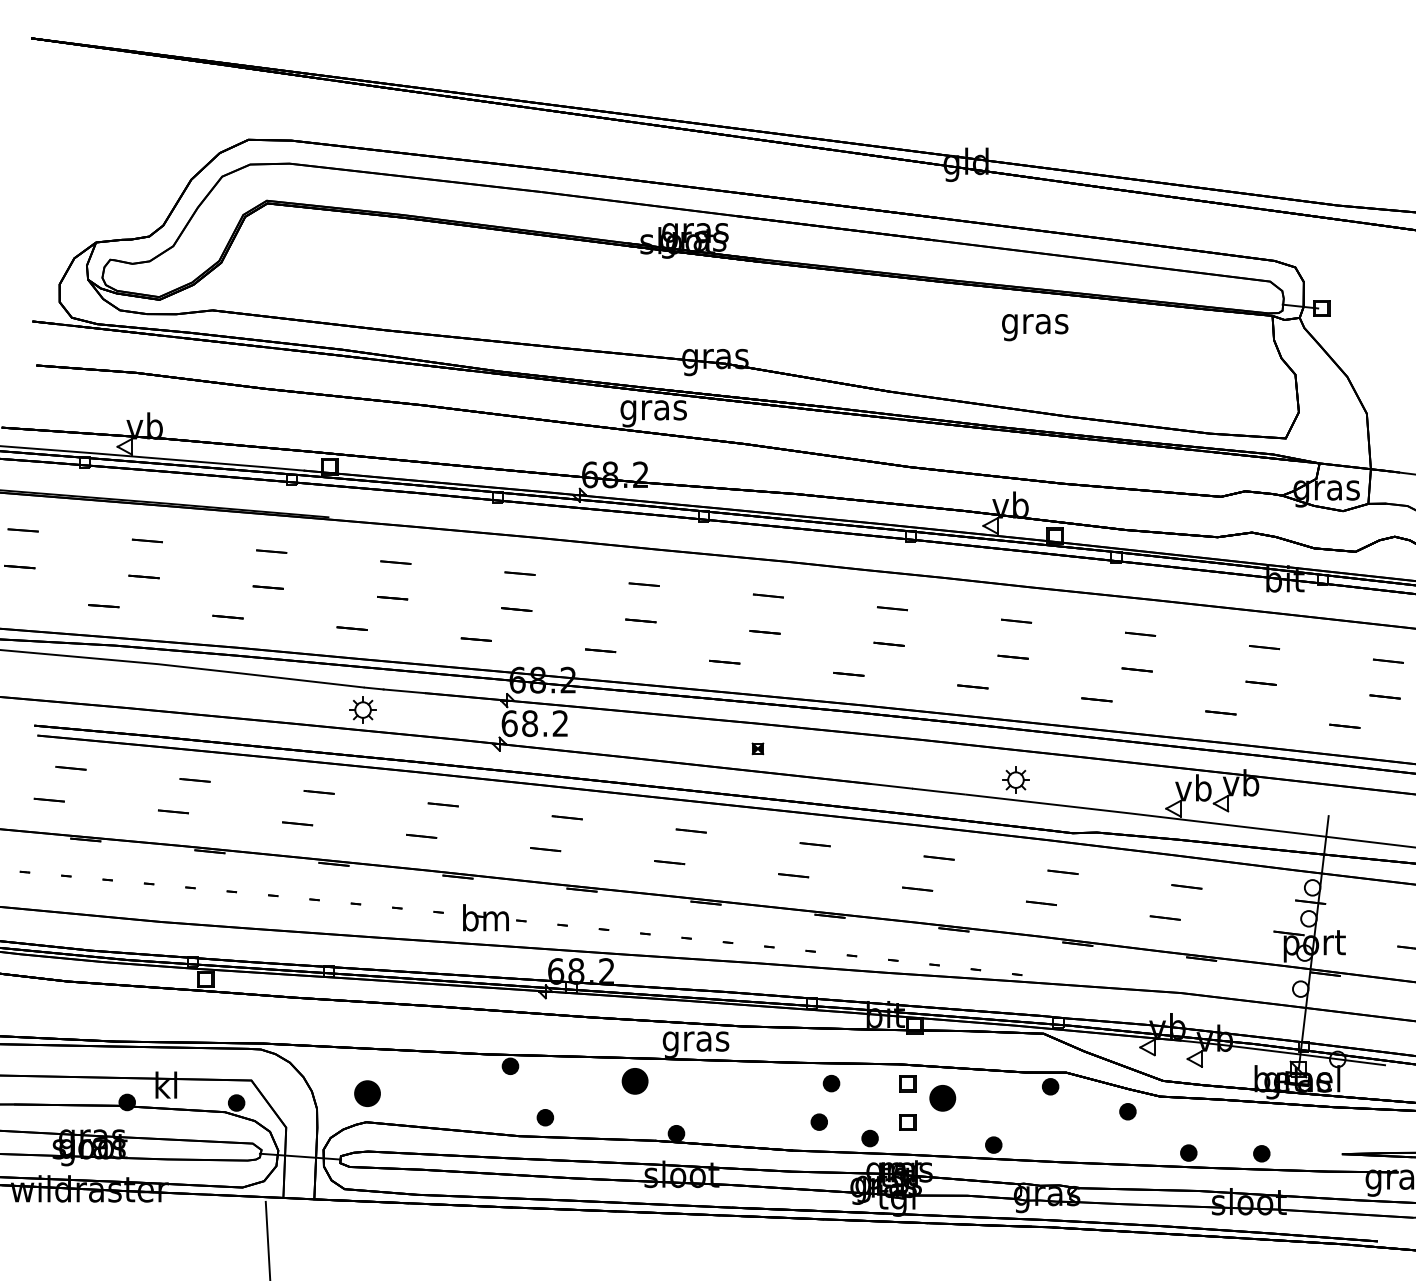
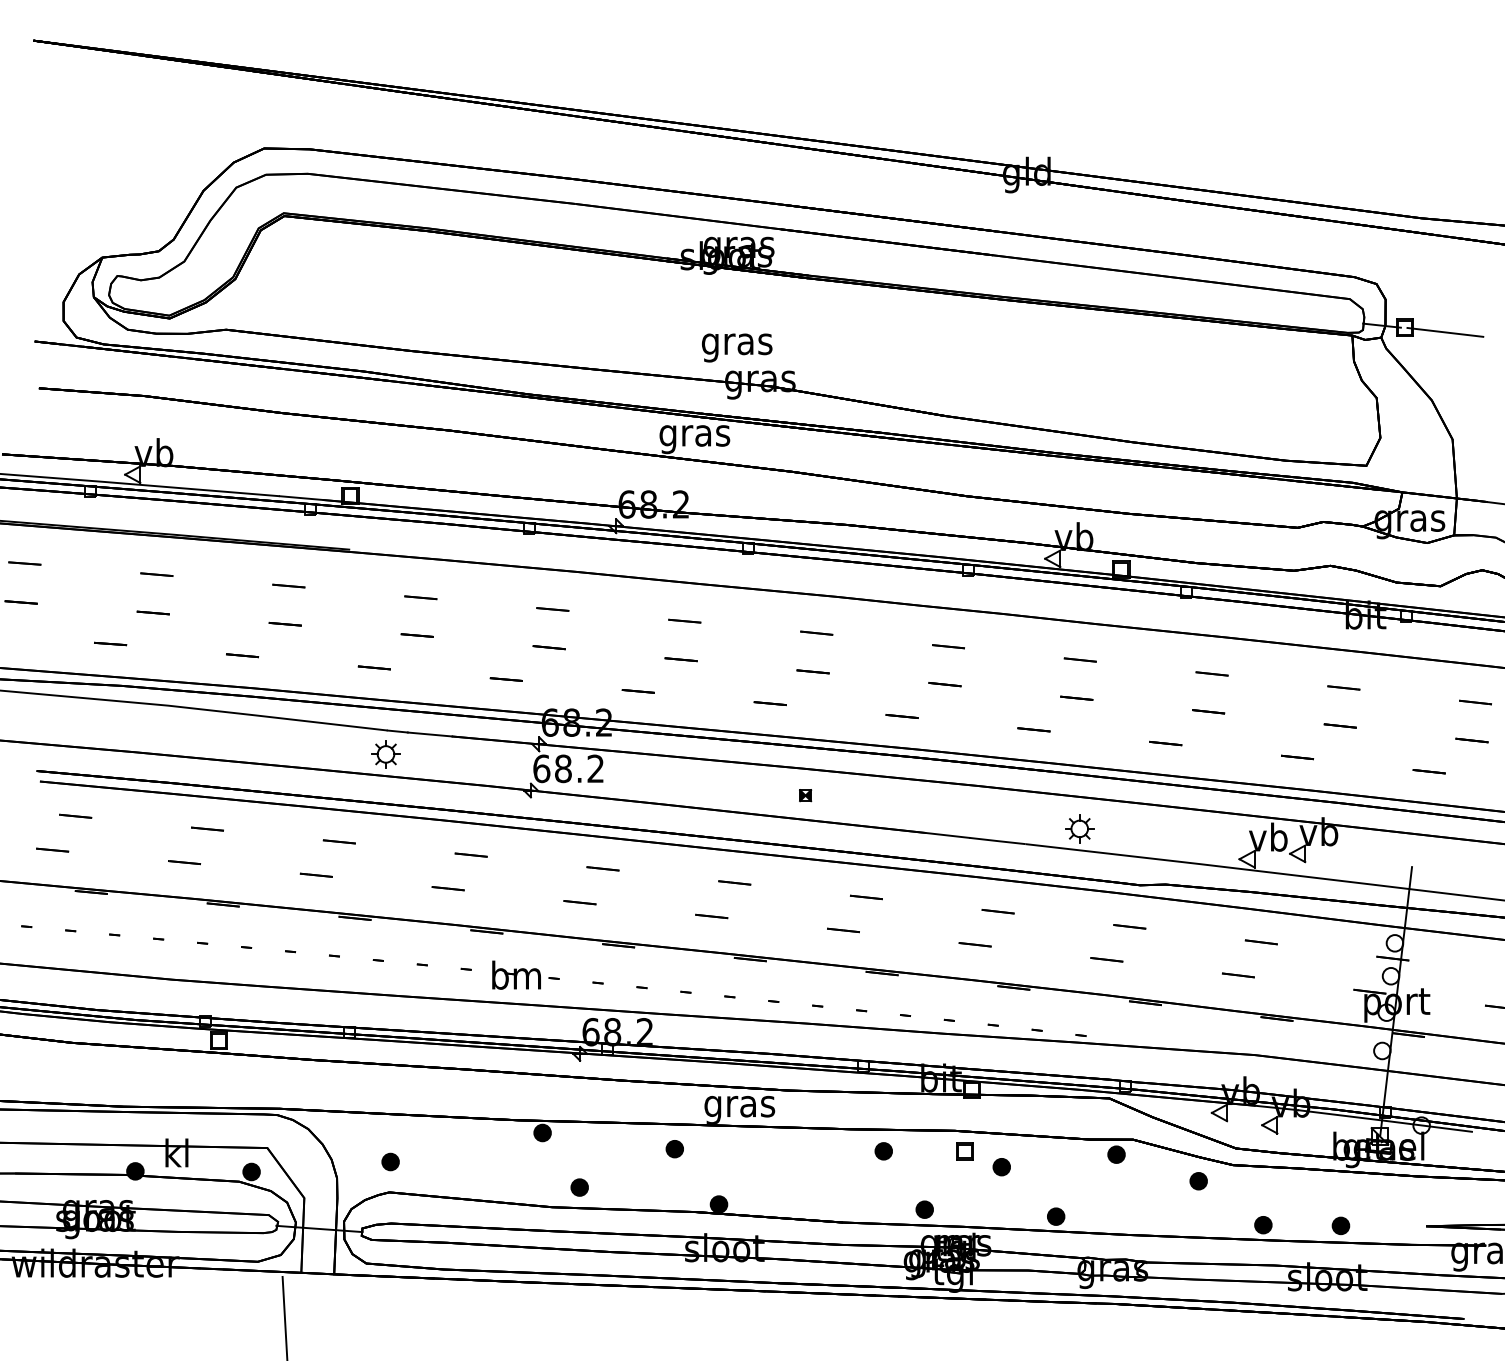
line: (1360, 312) -> (1445, 331), added
text: (1035, 327) -> (737, 347), moved
part: (634, 1081) -> (674, 1149), size x0.62
part: (367, 1093) -> (390, 1161), size x0.62
part: (942, 1098) -> (1001, 1167), size x0.62
part: (819, 1122) -> (870, 1192), removed
part: (907, 1122) -> (964, 1192), removed

